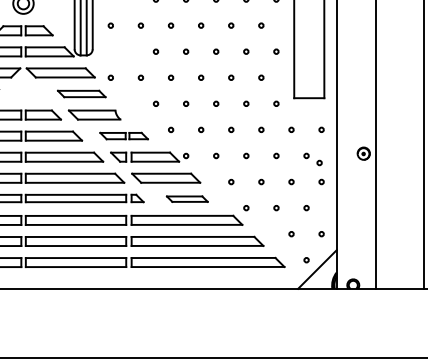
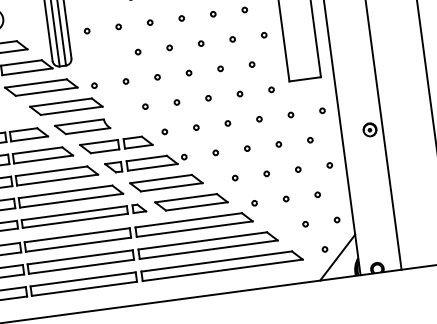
part: (81, 93) -> (65, 106), size x1.43
part: (124, 135) -> (116, 144), size x1.43
circle: (319, 162) -> (324, 145), removed
part: (187, 198) -> (191, 201), size x1.67

